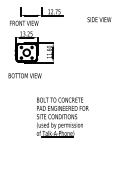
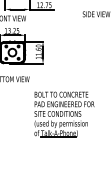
part: (62, 117) -> (64, 114), moved

